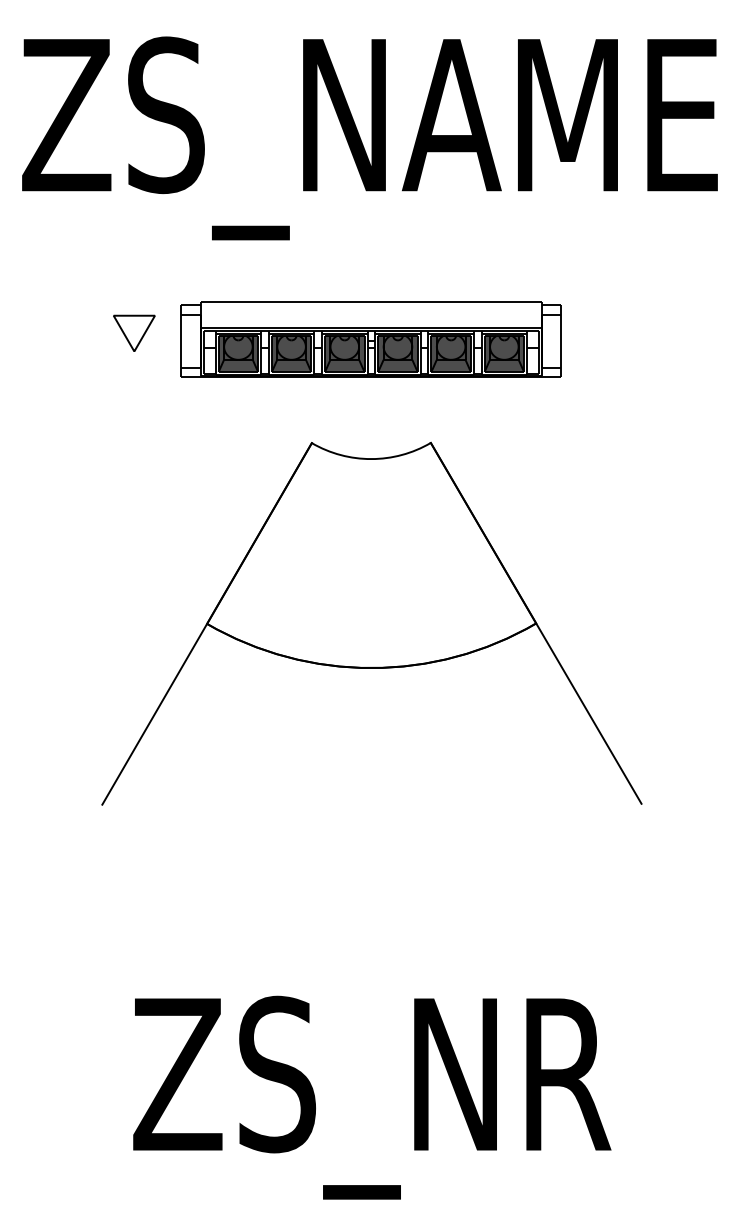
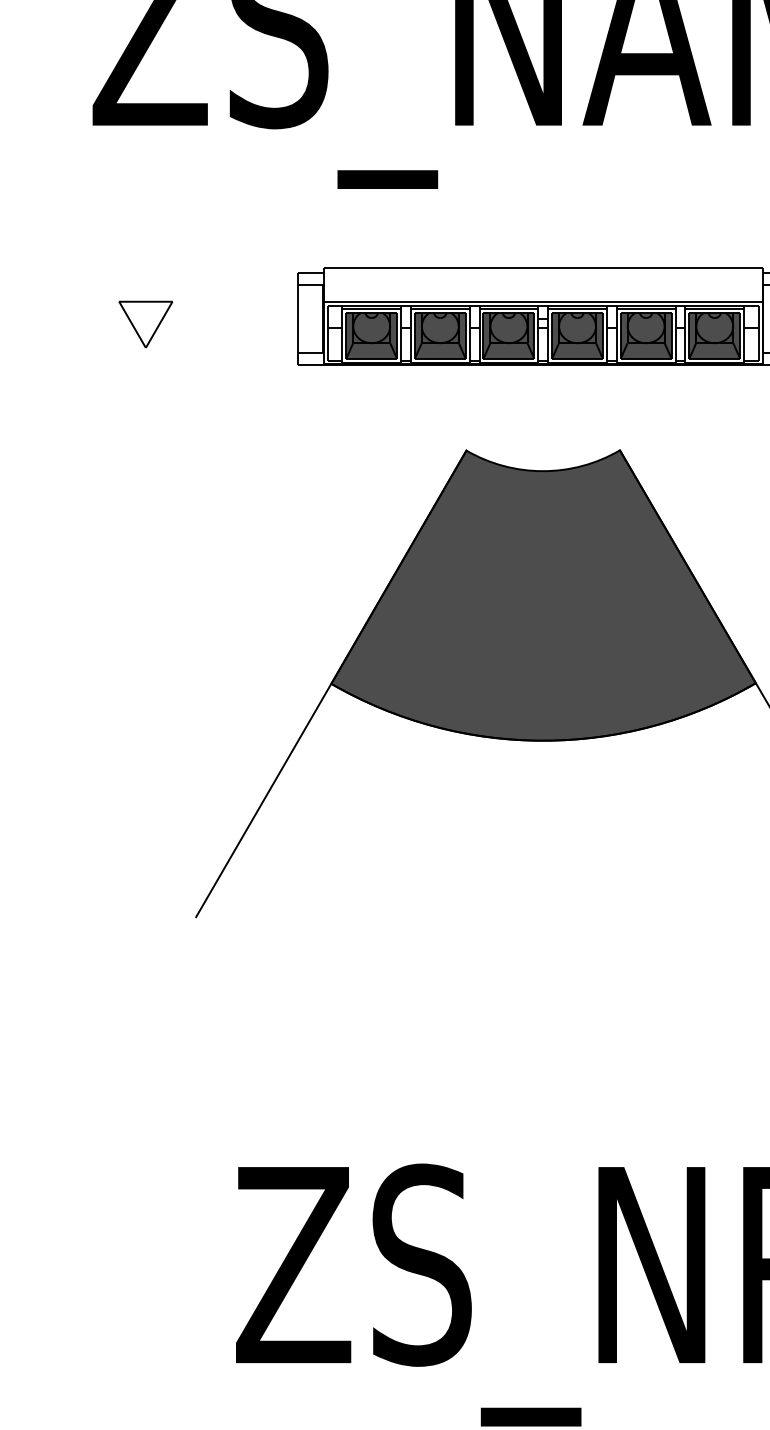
part: (134, 332) -> (146, 323), moved
fill: (371, 555) -> (543, 595), added

